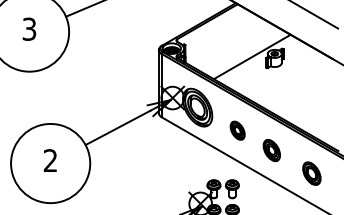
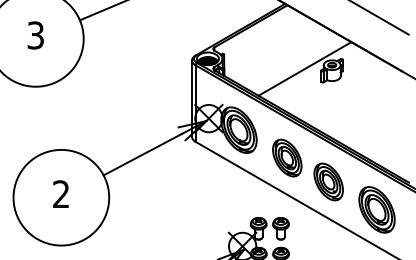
part: (237, 130) -> (287, 157), size x1.67
part: (271, 150) -> (328, 181), size x1.43
part: (311, 173) -> (376, 209), size x1.67

